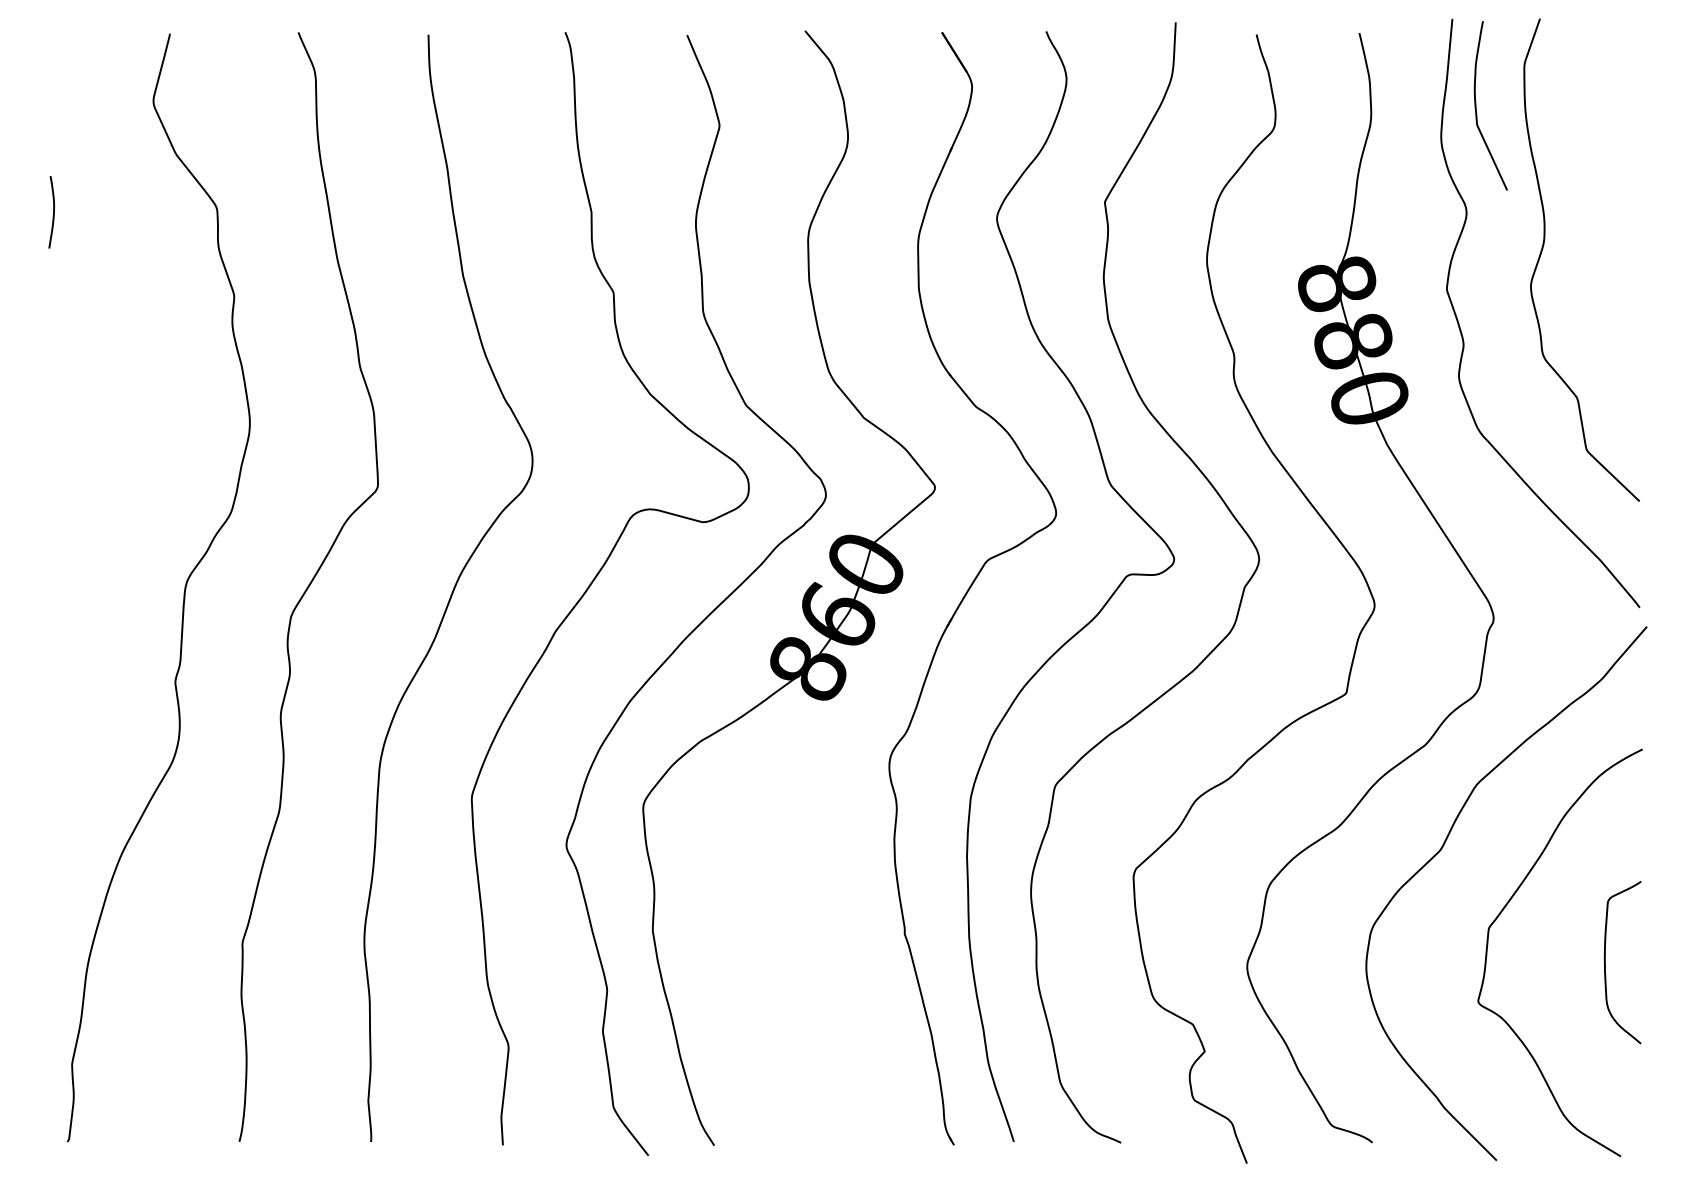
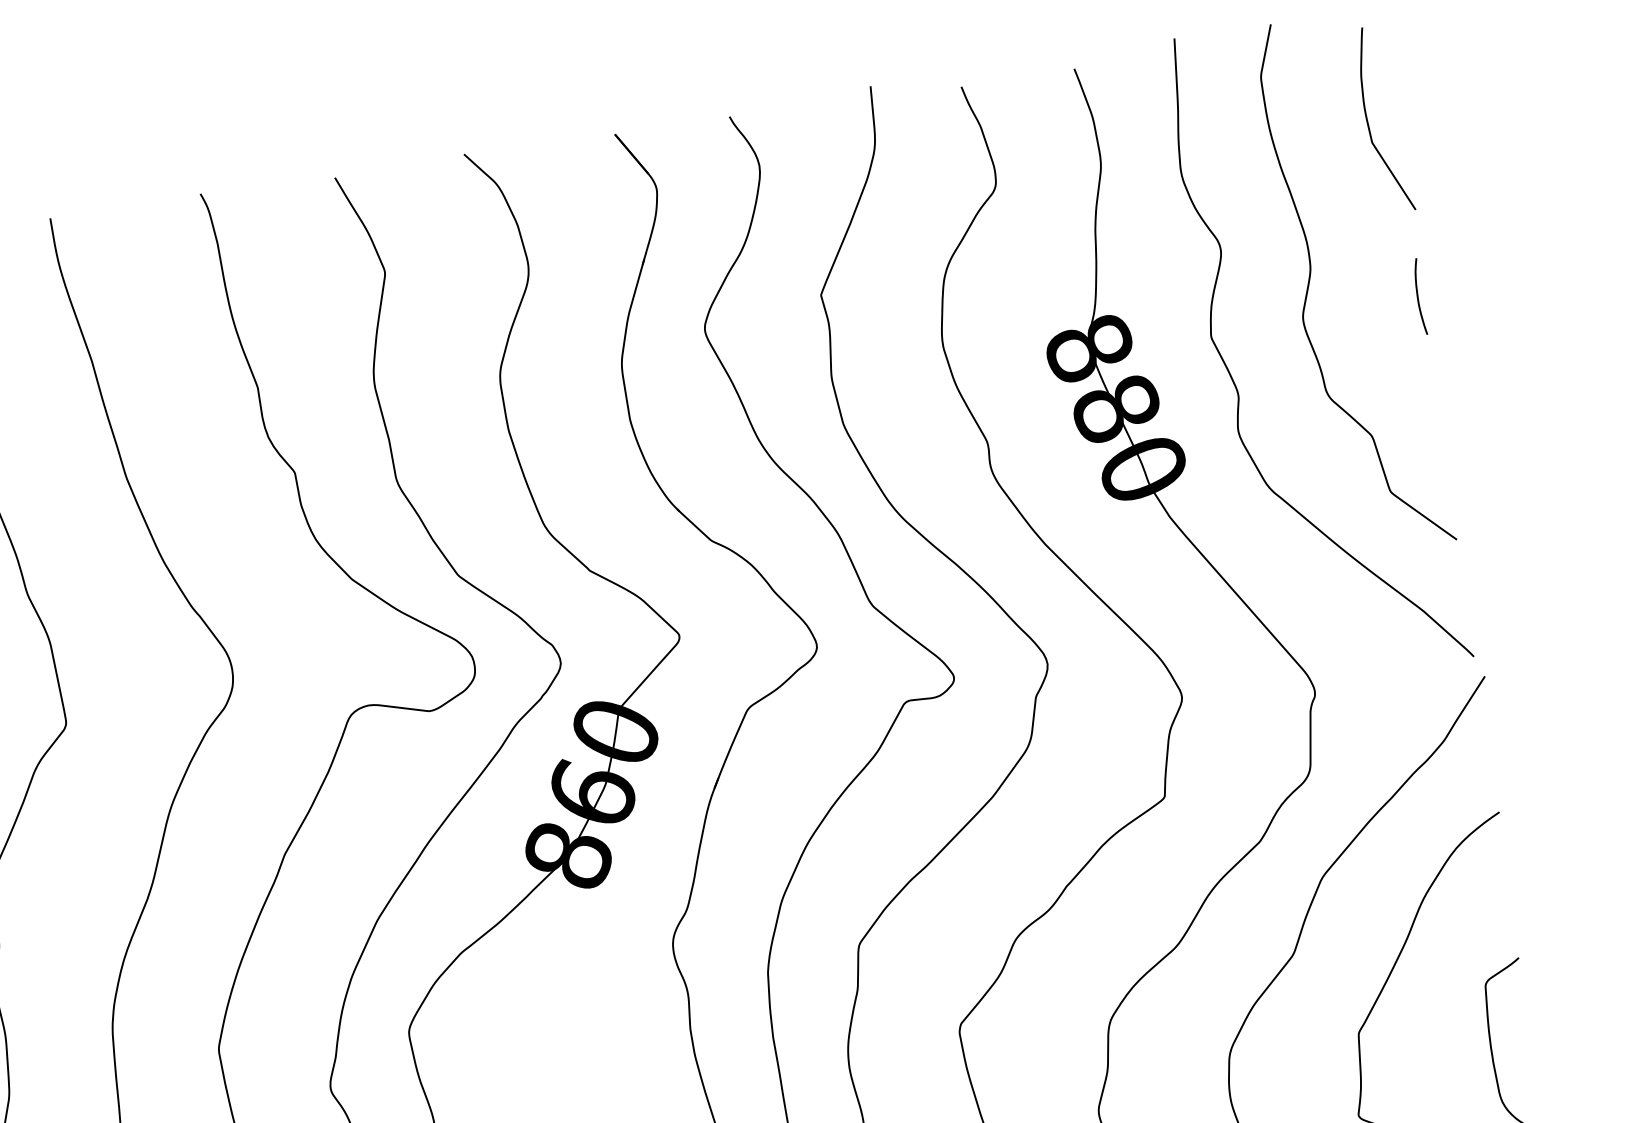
curve: (1476, 105) -> (1368, 121), moved
curve: (1636, 280) -> (1418, 297), added

